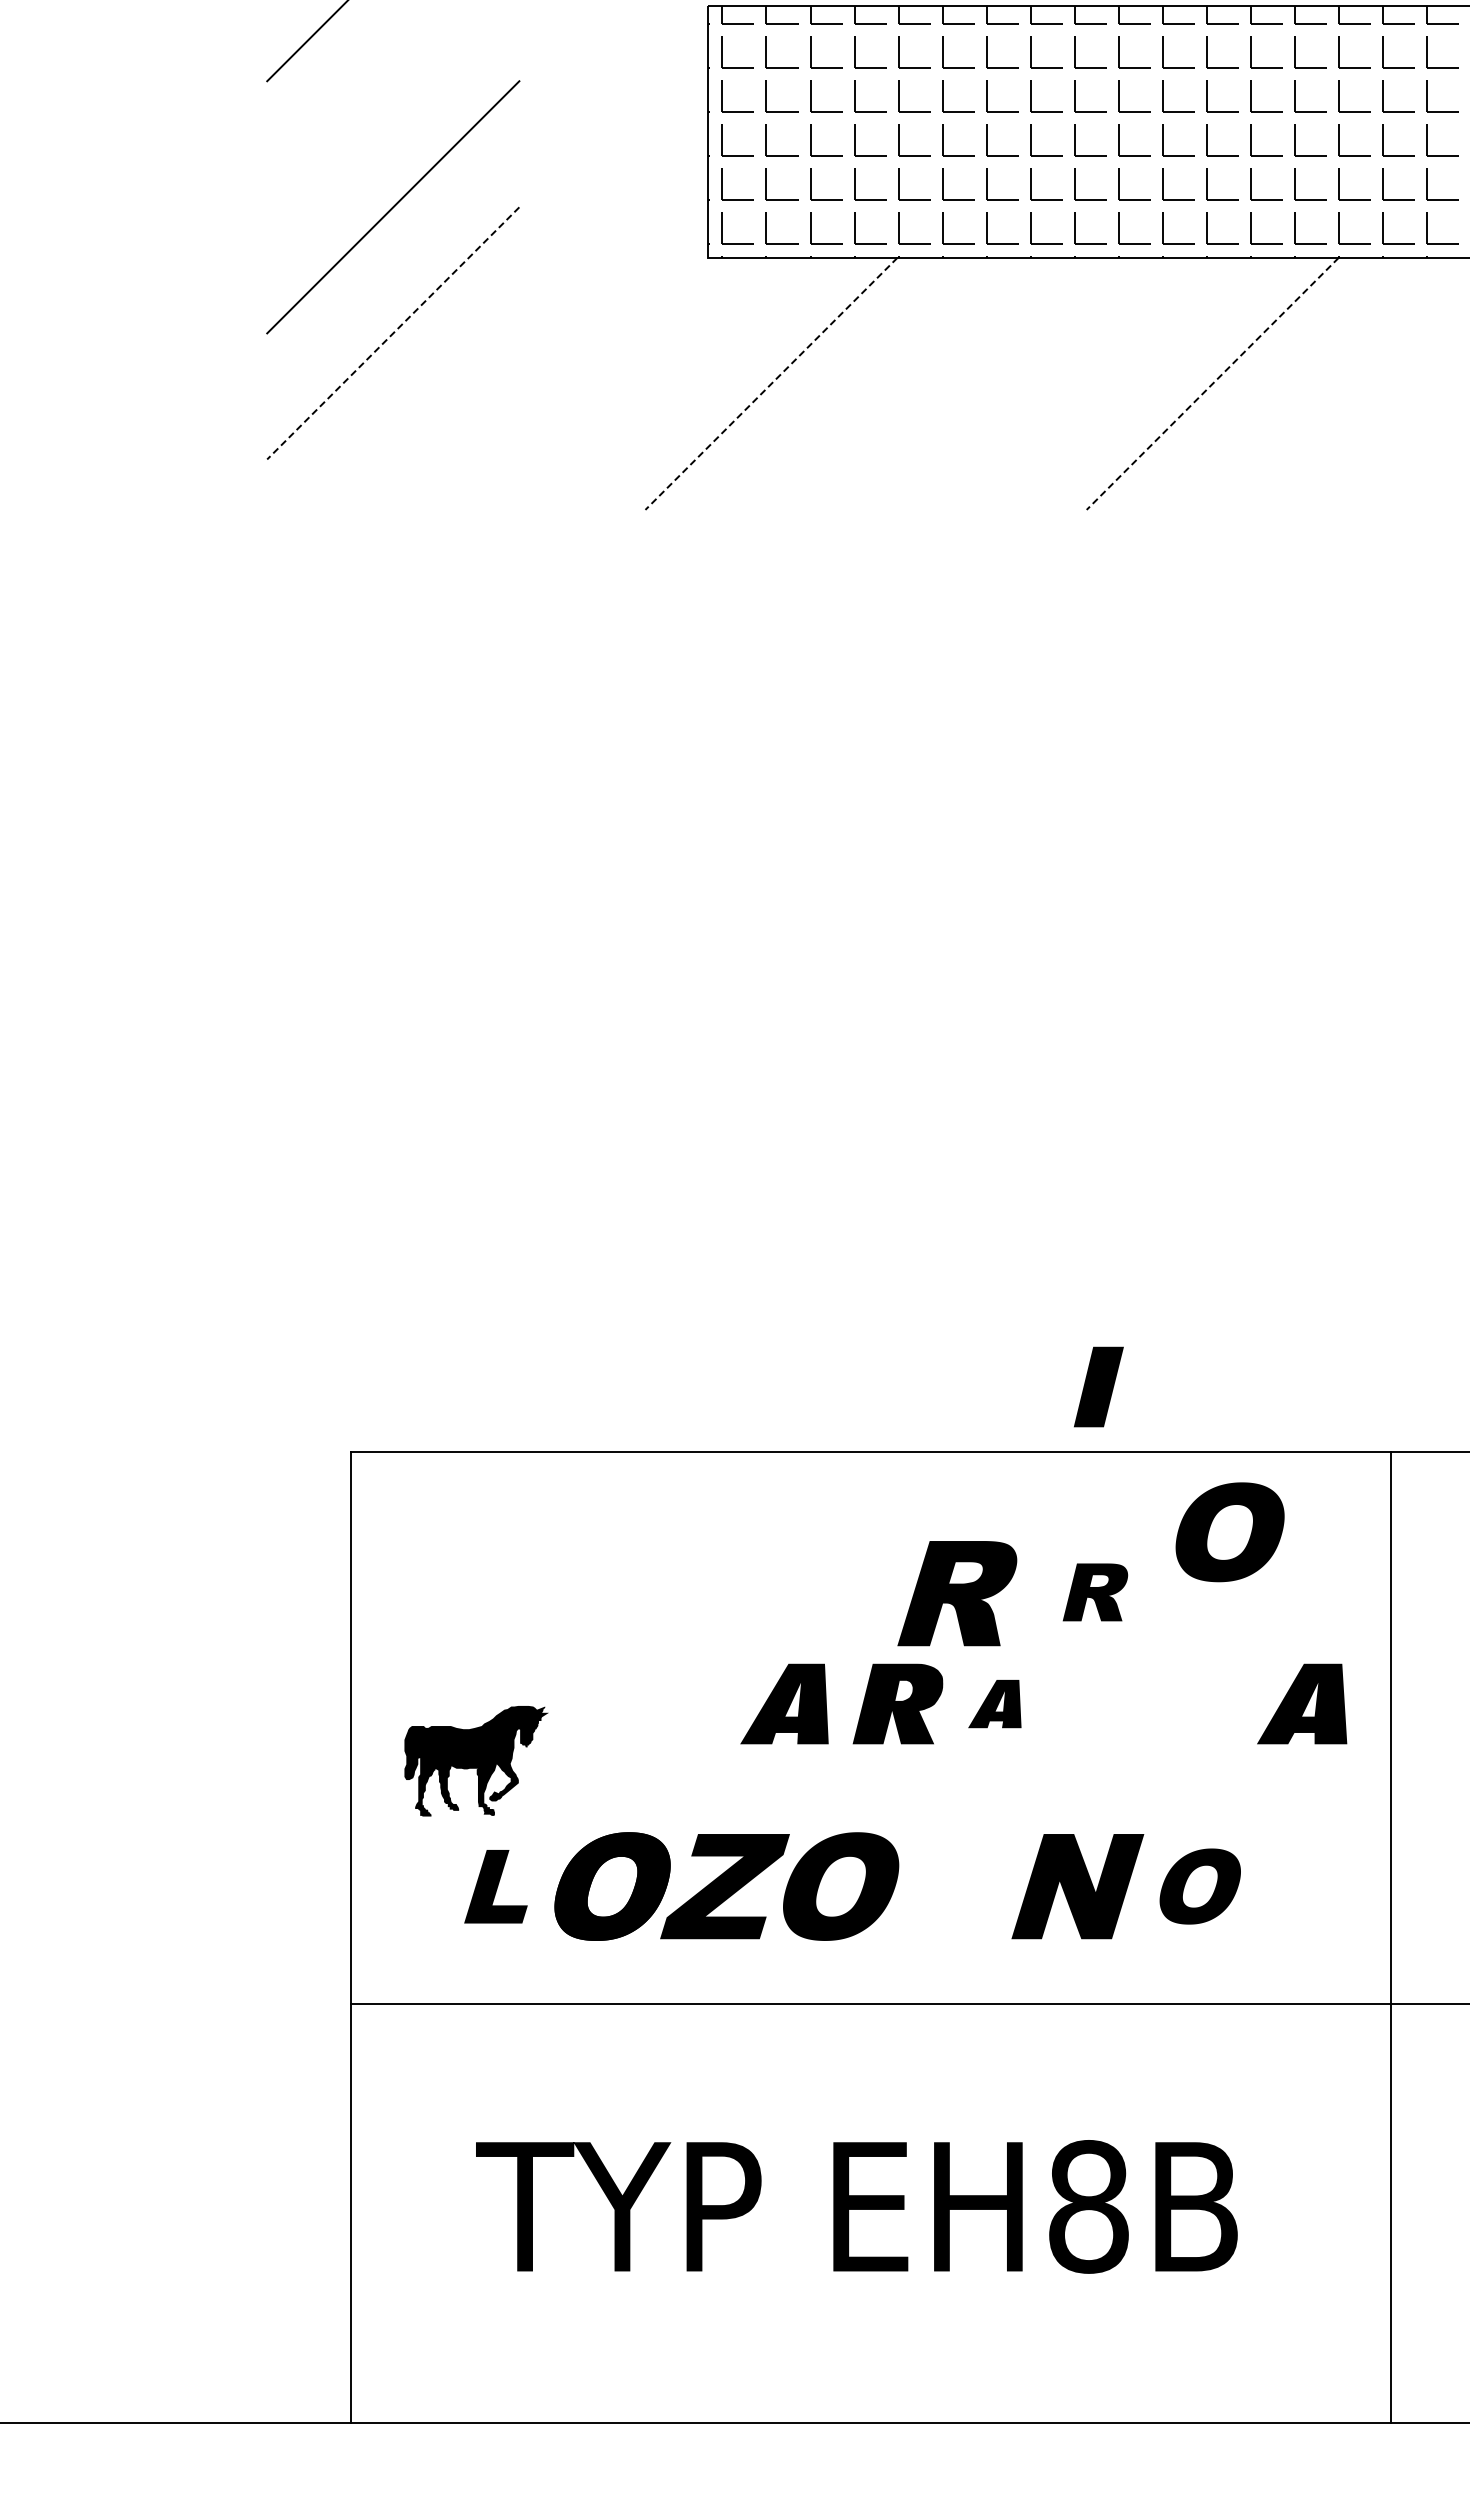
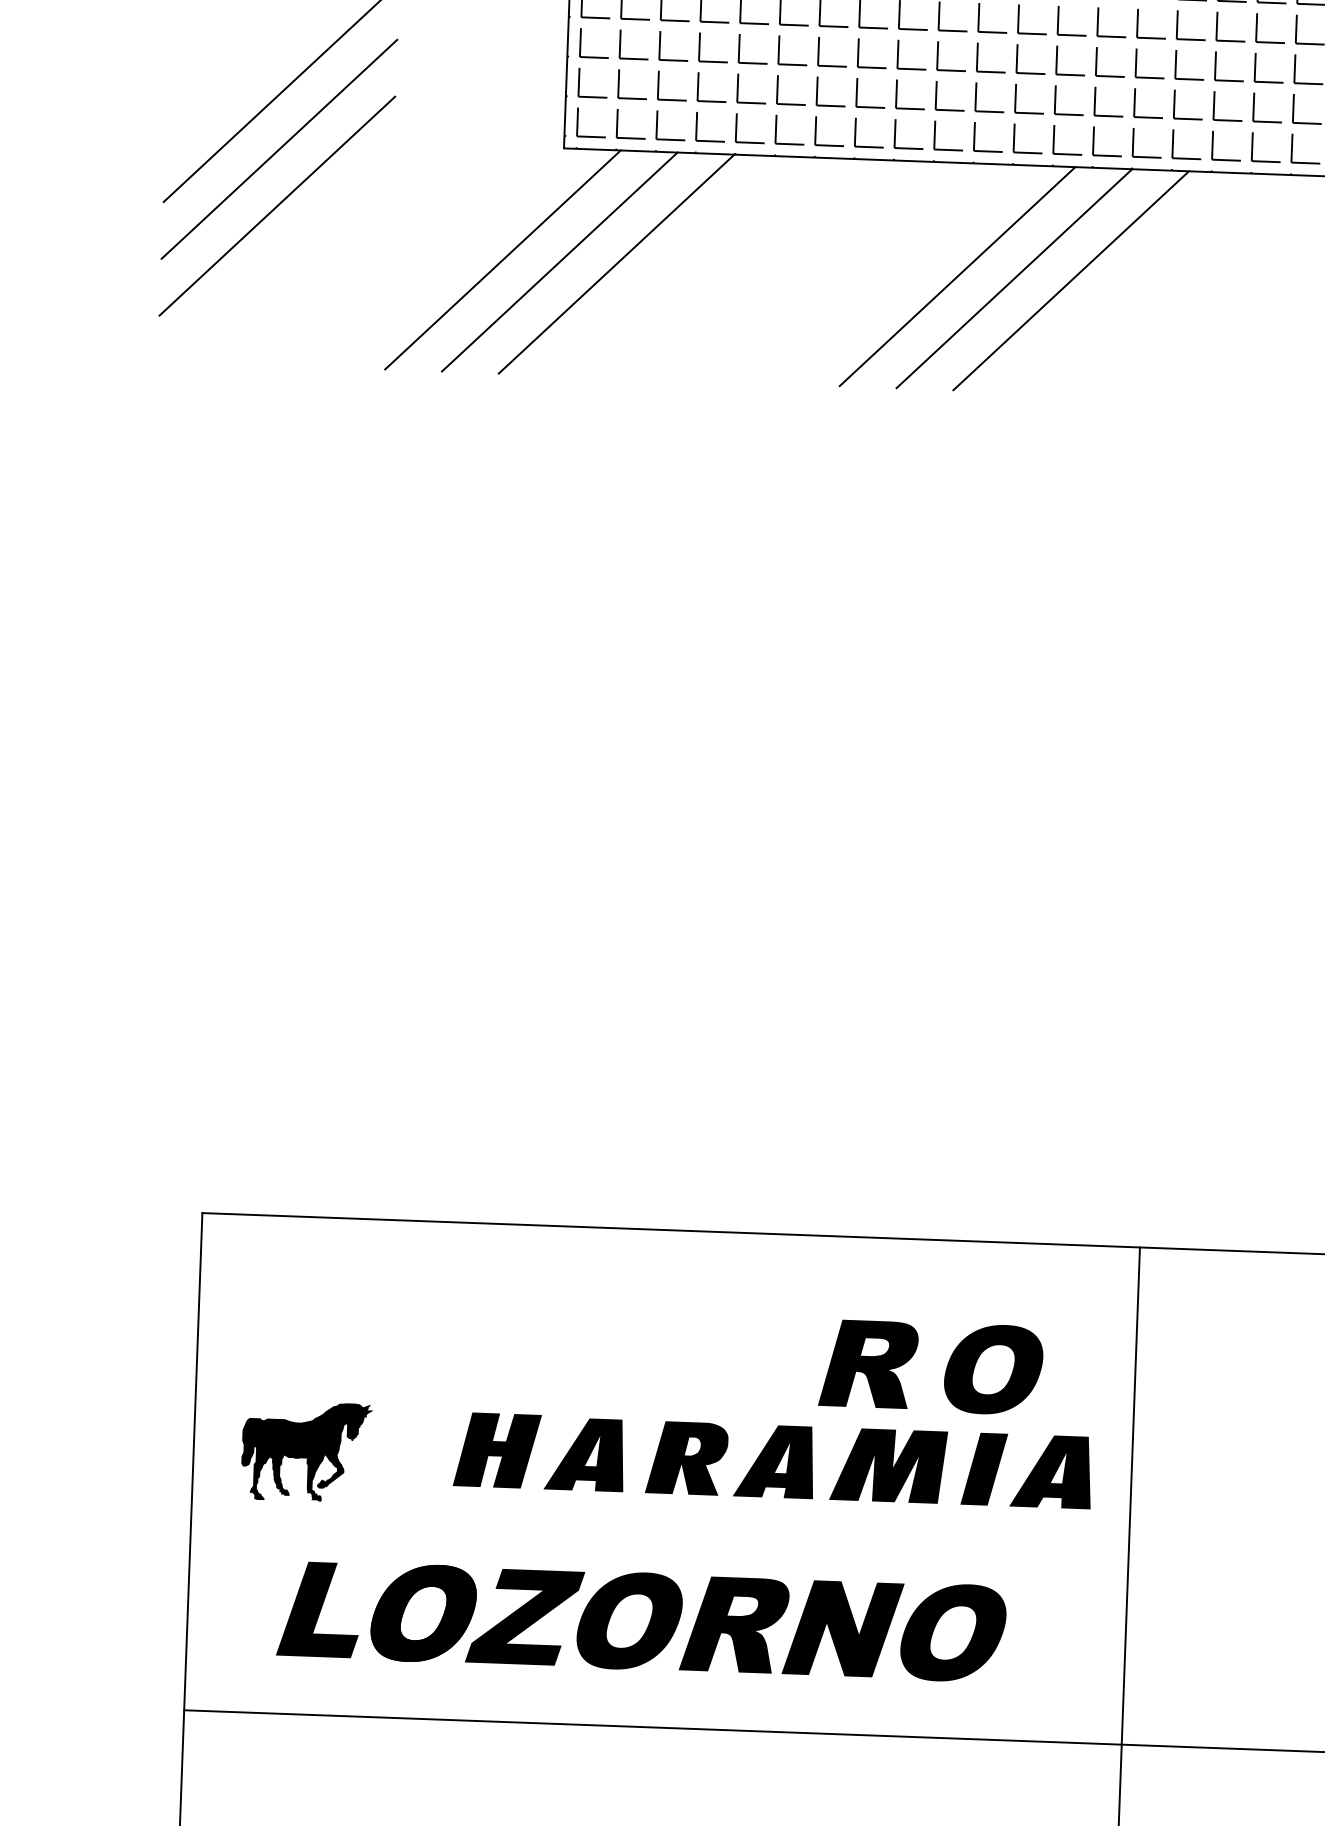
line: (393, 270) -> (279, 149), added
line: (392, 333) -> (276, 206), dashed -> solid
line: (645, 383) -> (503, 259), added
line: (708, 383) -> (559, 261), added
line: (1149, 383) -> (957, 276), added
line: (1275, 383) -> (1070, 280), added
line: (771, 384) -> (616, 264), dashed -> solid
line: (1212, 384) -> (1014, 279), dashed -> solid
part: (1098, 1386) -> (984, 1468), moved
part: (1229, 1532) -> (993, 1369), moved
part: (1095, 1592) -> (868, 1364), size x1.67
part: (957, 1593) -> (734, 1624), moved
part: (687, 1703) -> (497, 1450), added
part: (994, 1703) -> (774, 1461), size x1.67
fill: (1121, 1703) -> (888, 1465), added
part: (476, 1761) -> (306, 1452), moved
part: (495, 1886) -> (318, 1609), size x1.43
part: (1200, 1886) -> (953, 1632), size x1.43

